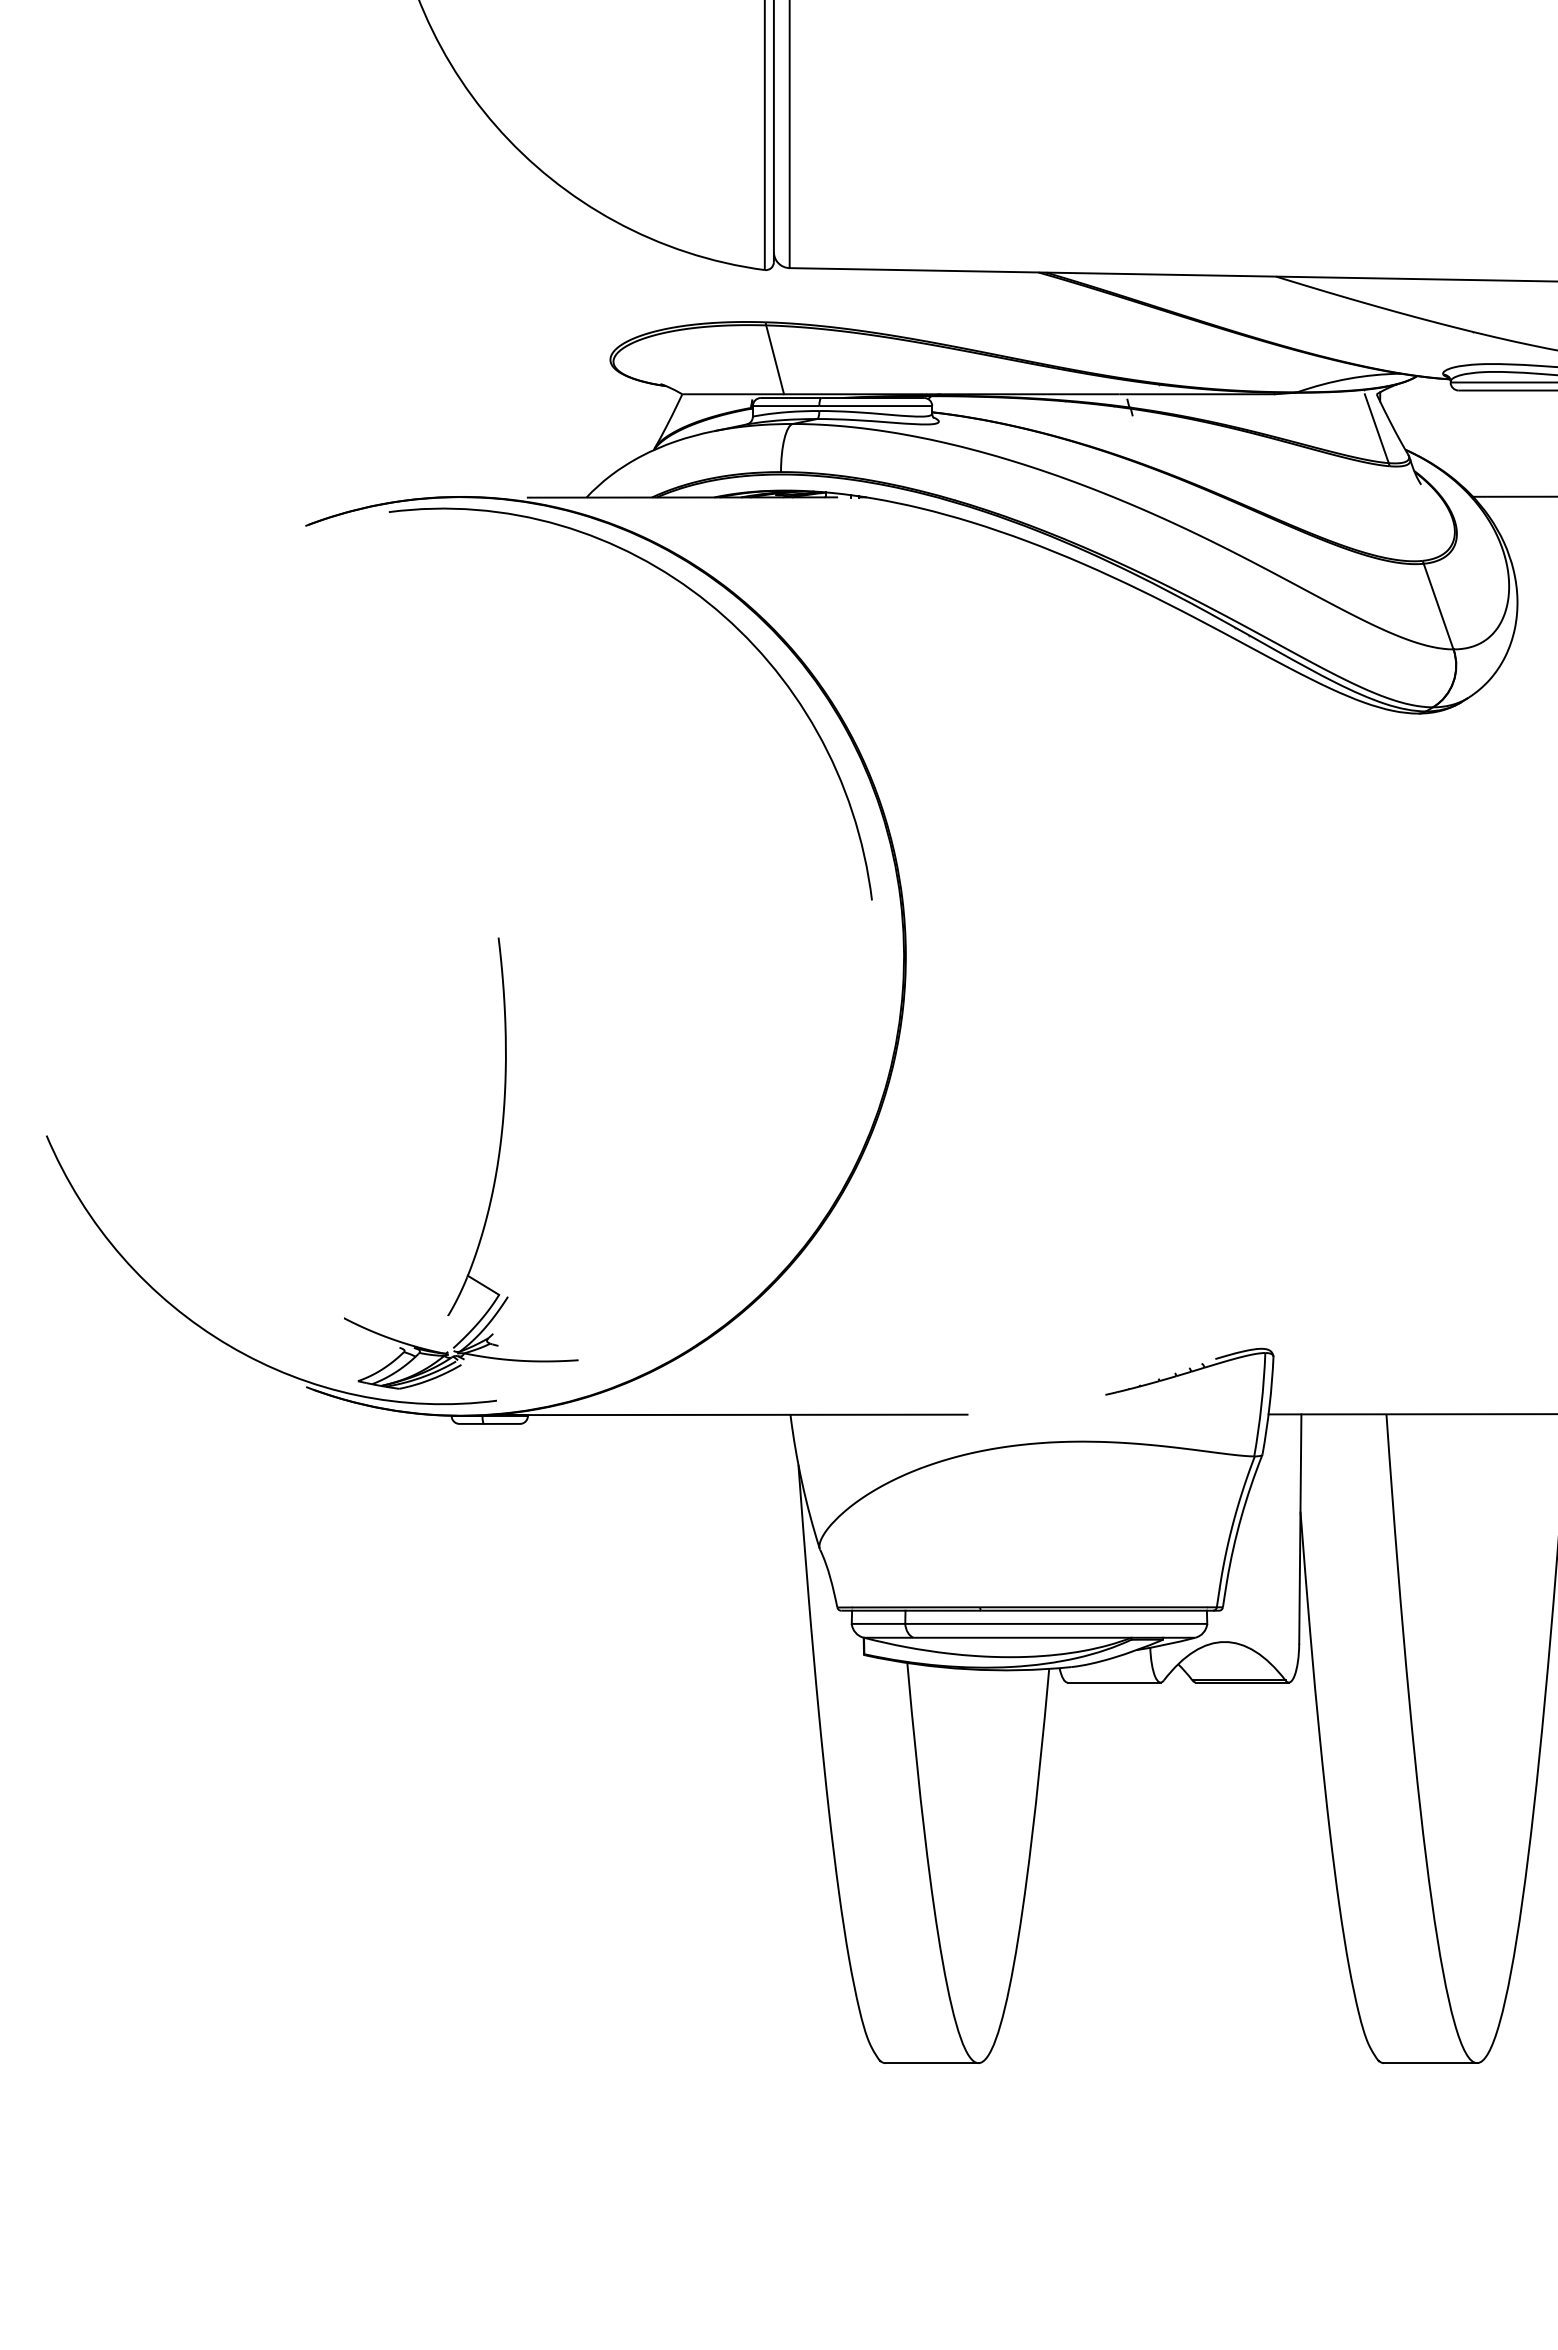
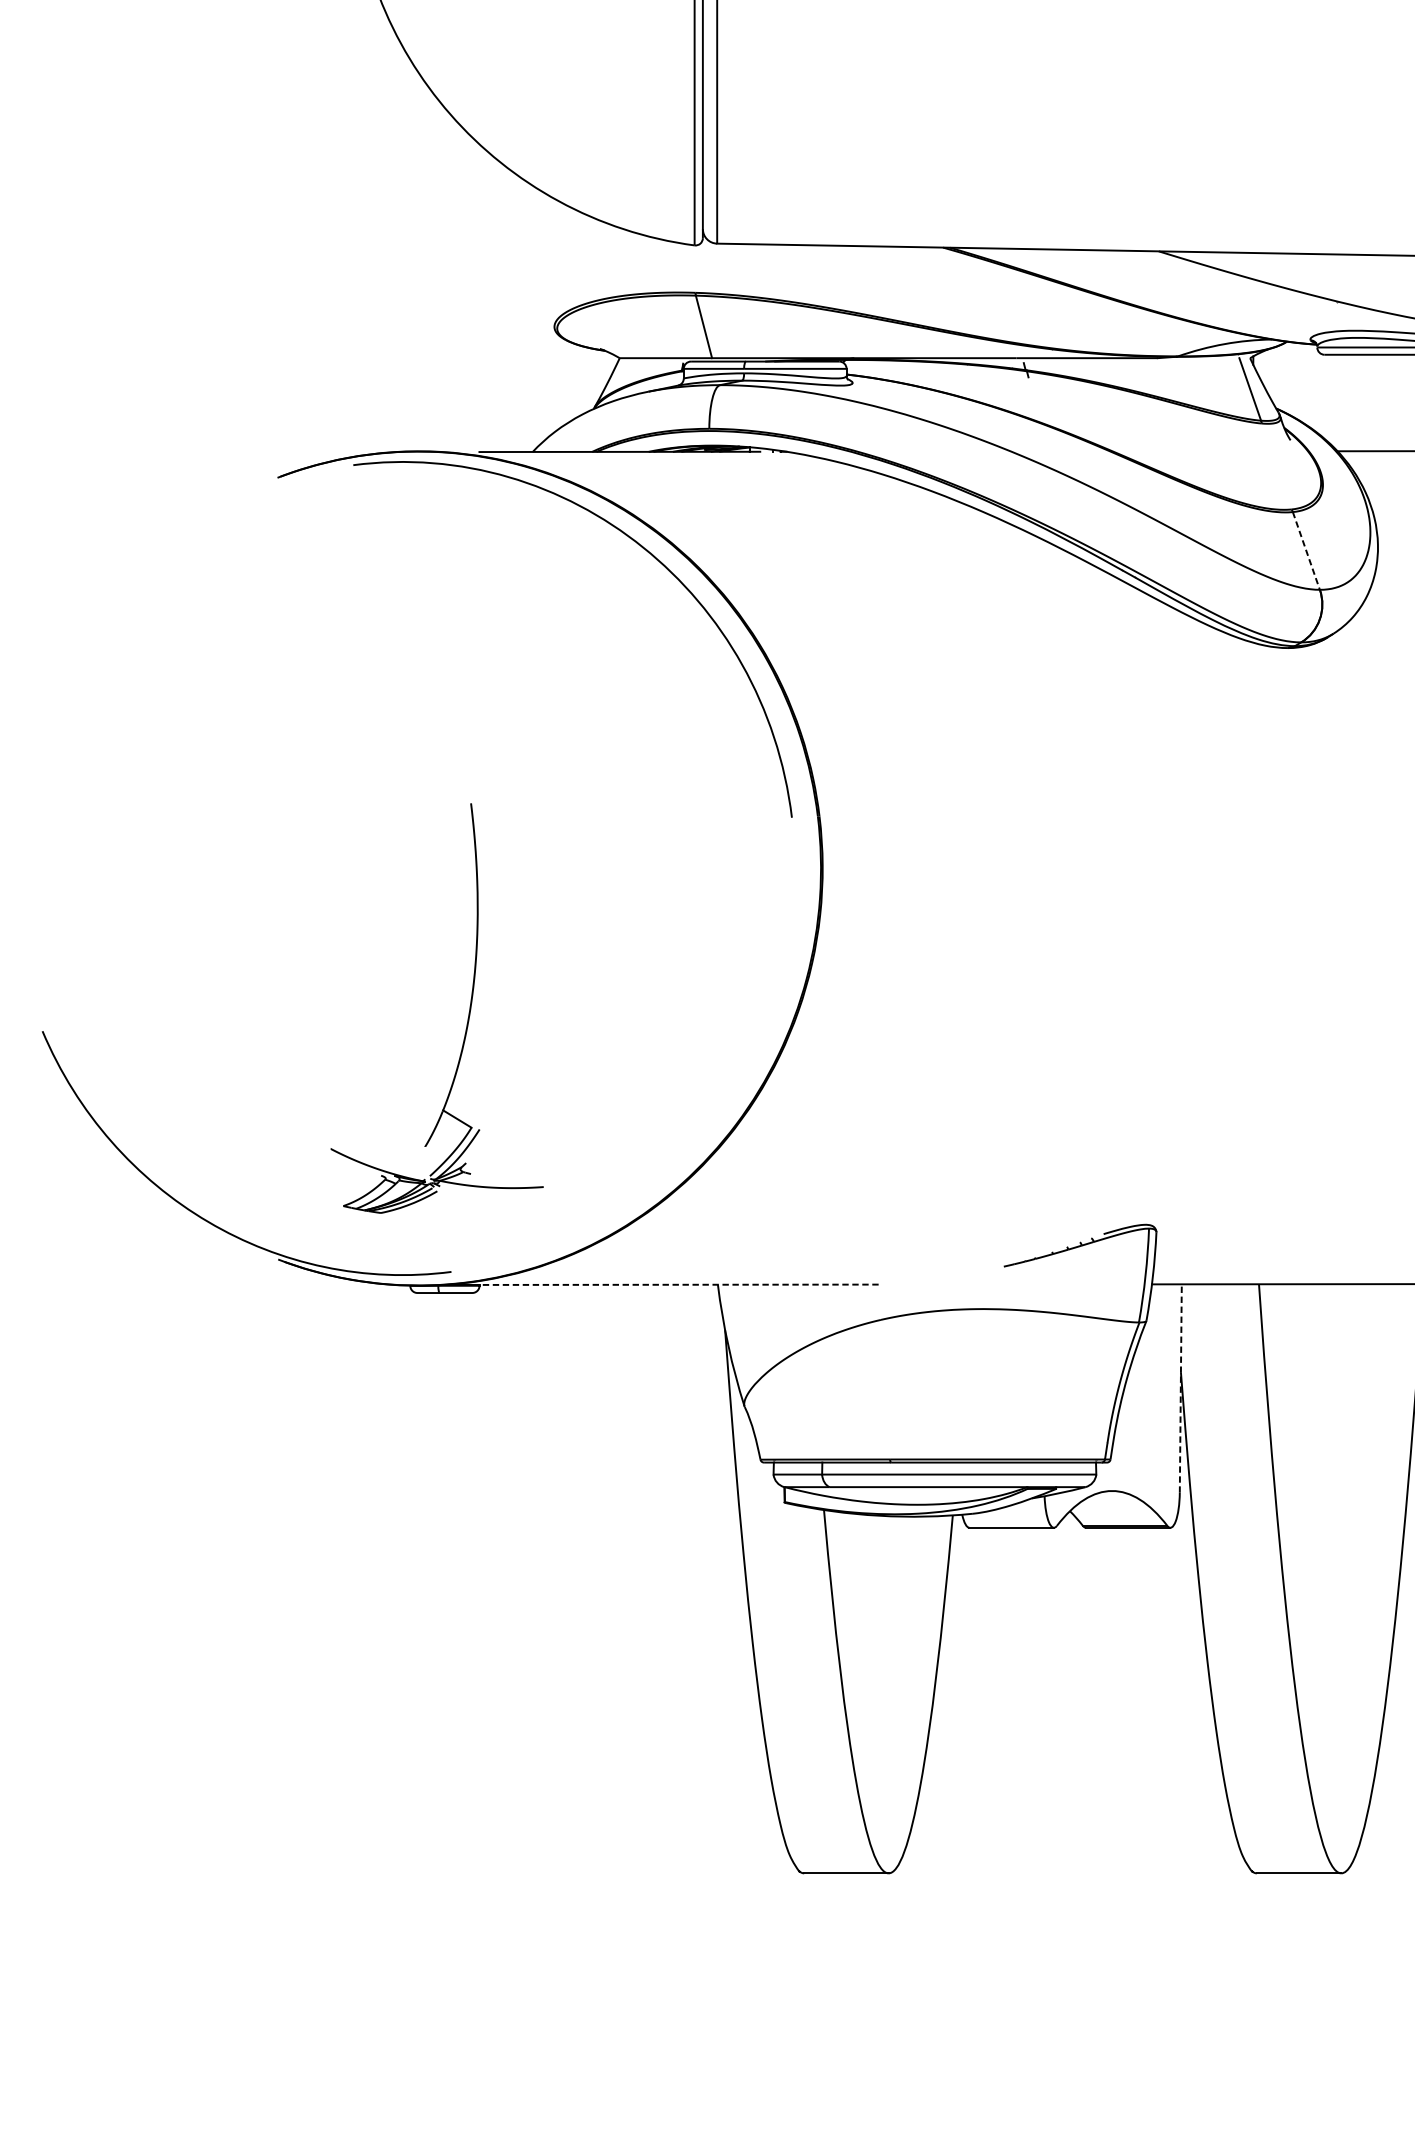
line: (1438, 607) -> (1306, 551), solid -> dashed
part: (495, 1170) -> (468, 1014), moved
line: (737, 1414) -> (669, 1284), solid -> dashed
line: (1300, 1529) -> (1180, 1388), solid -> dashed

